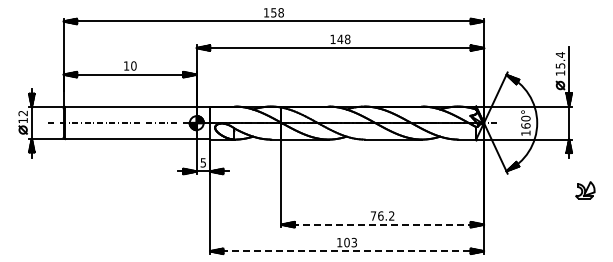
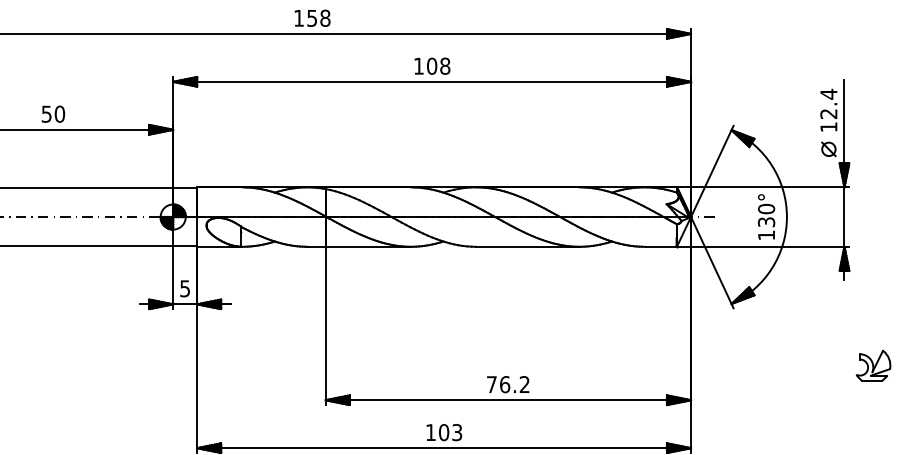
text: (340, 39) -> (432, 66), 148 -> 108
text: (126, 65) -> (46, 113), 10 -> 50
text: (560, 65) -> (828, 113), 15.4 -> 12.4
text: (525, 125) -> (765, 221), 160° -> 130°
part: (585, 190) -> (873, 365), moved
line: (383, 224) -> (509, 399), dashed -> solid
line: (347, 251) -> (444, 448), dashed -> solid

